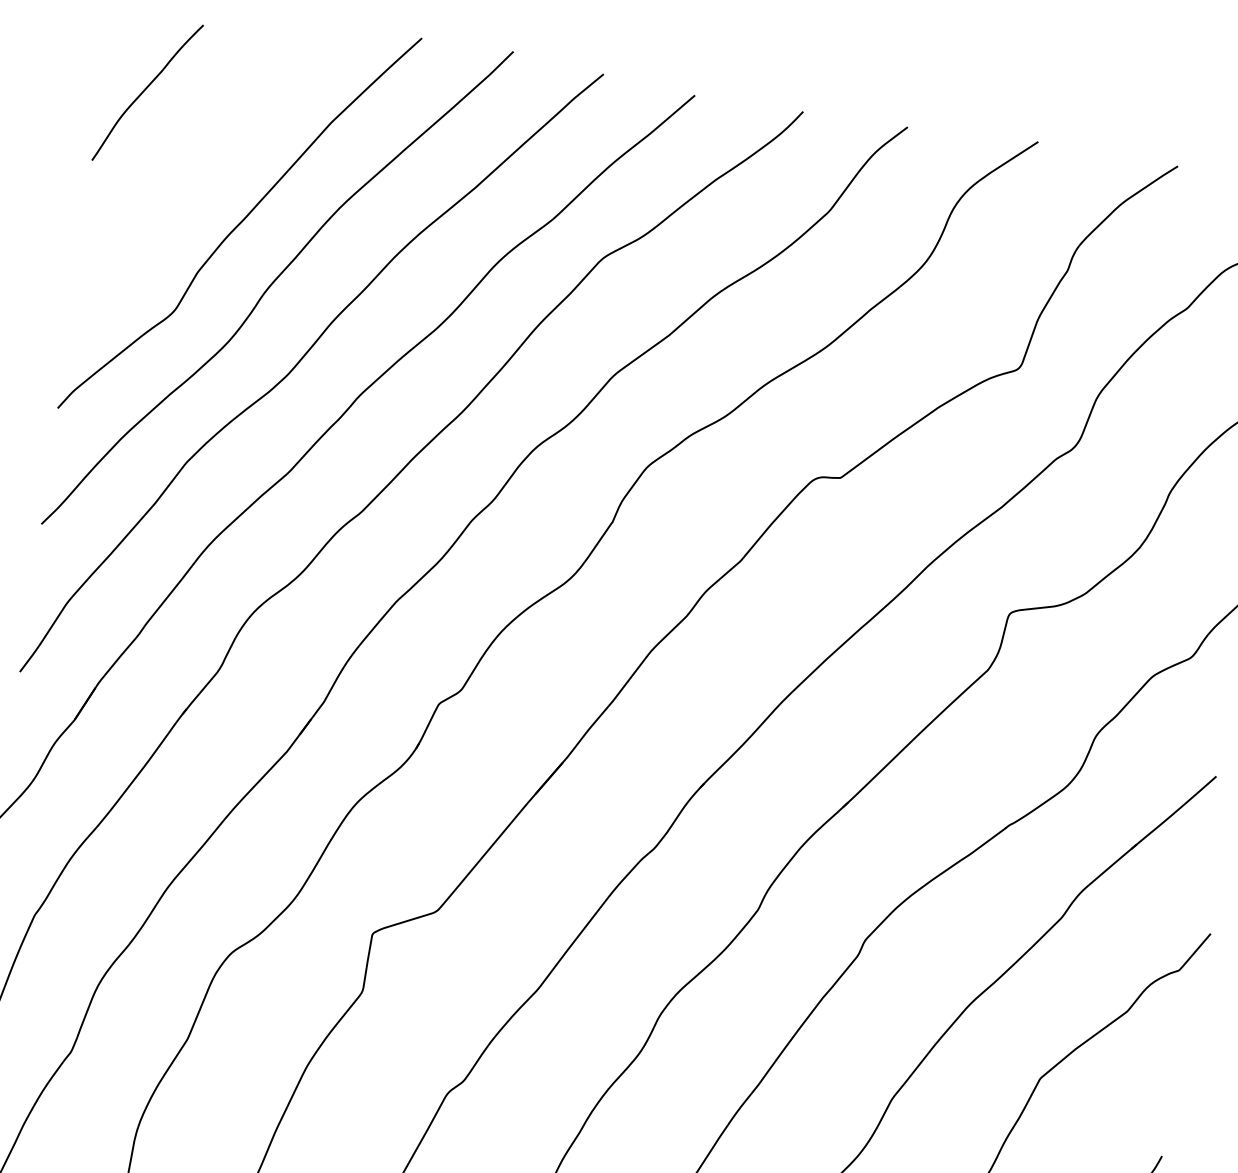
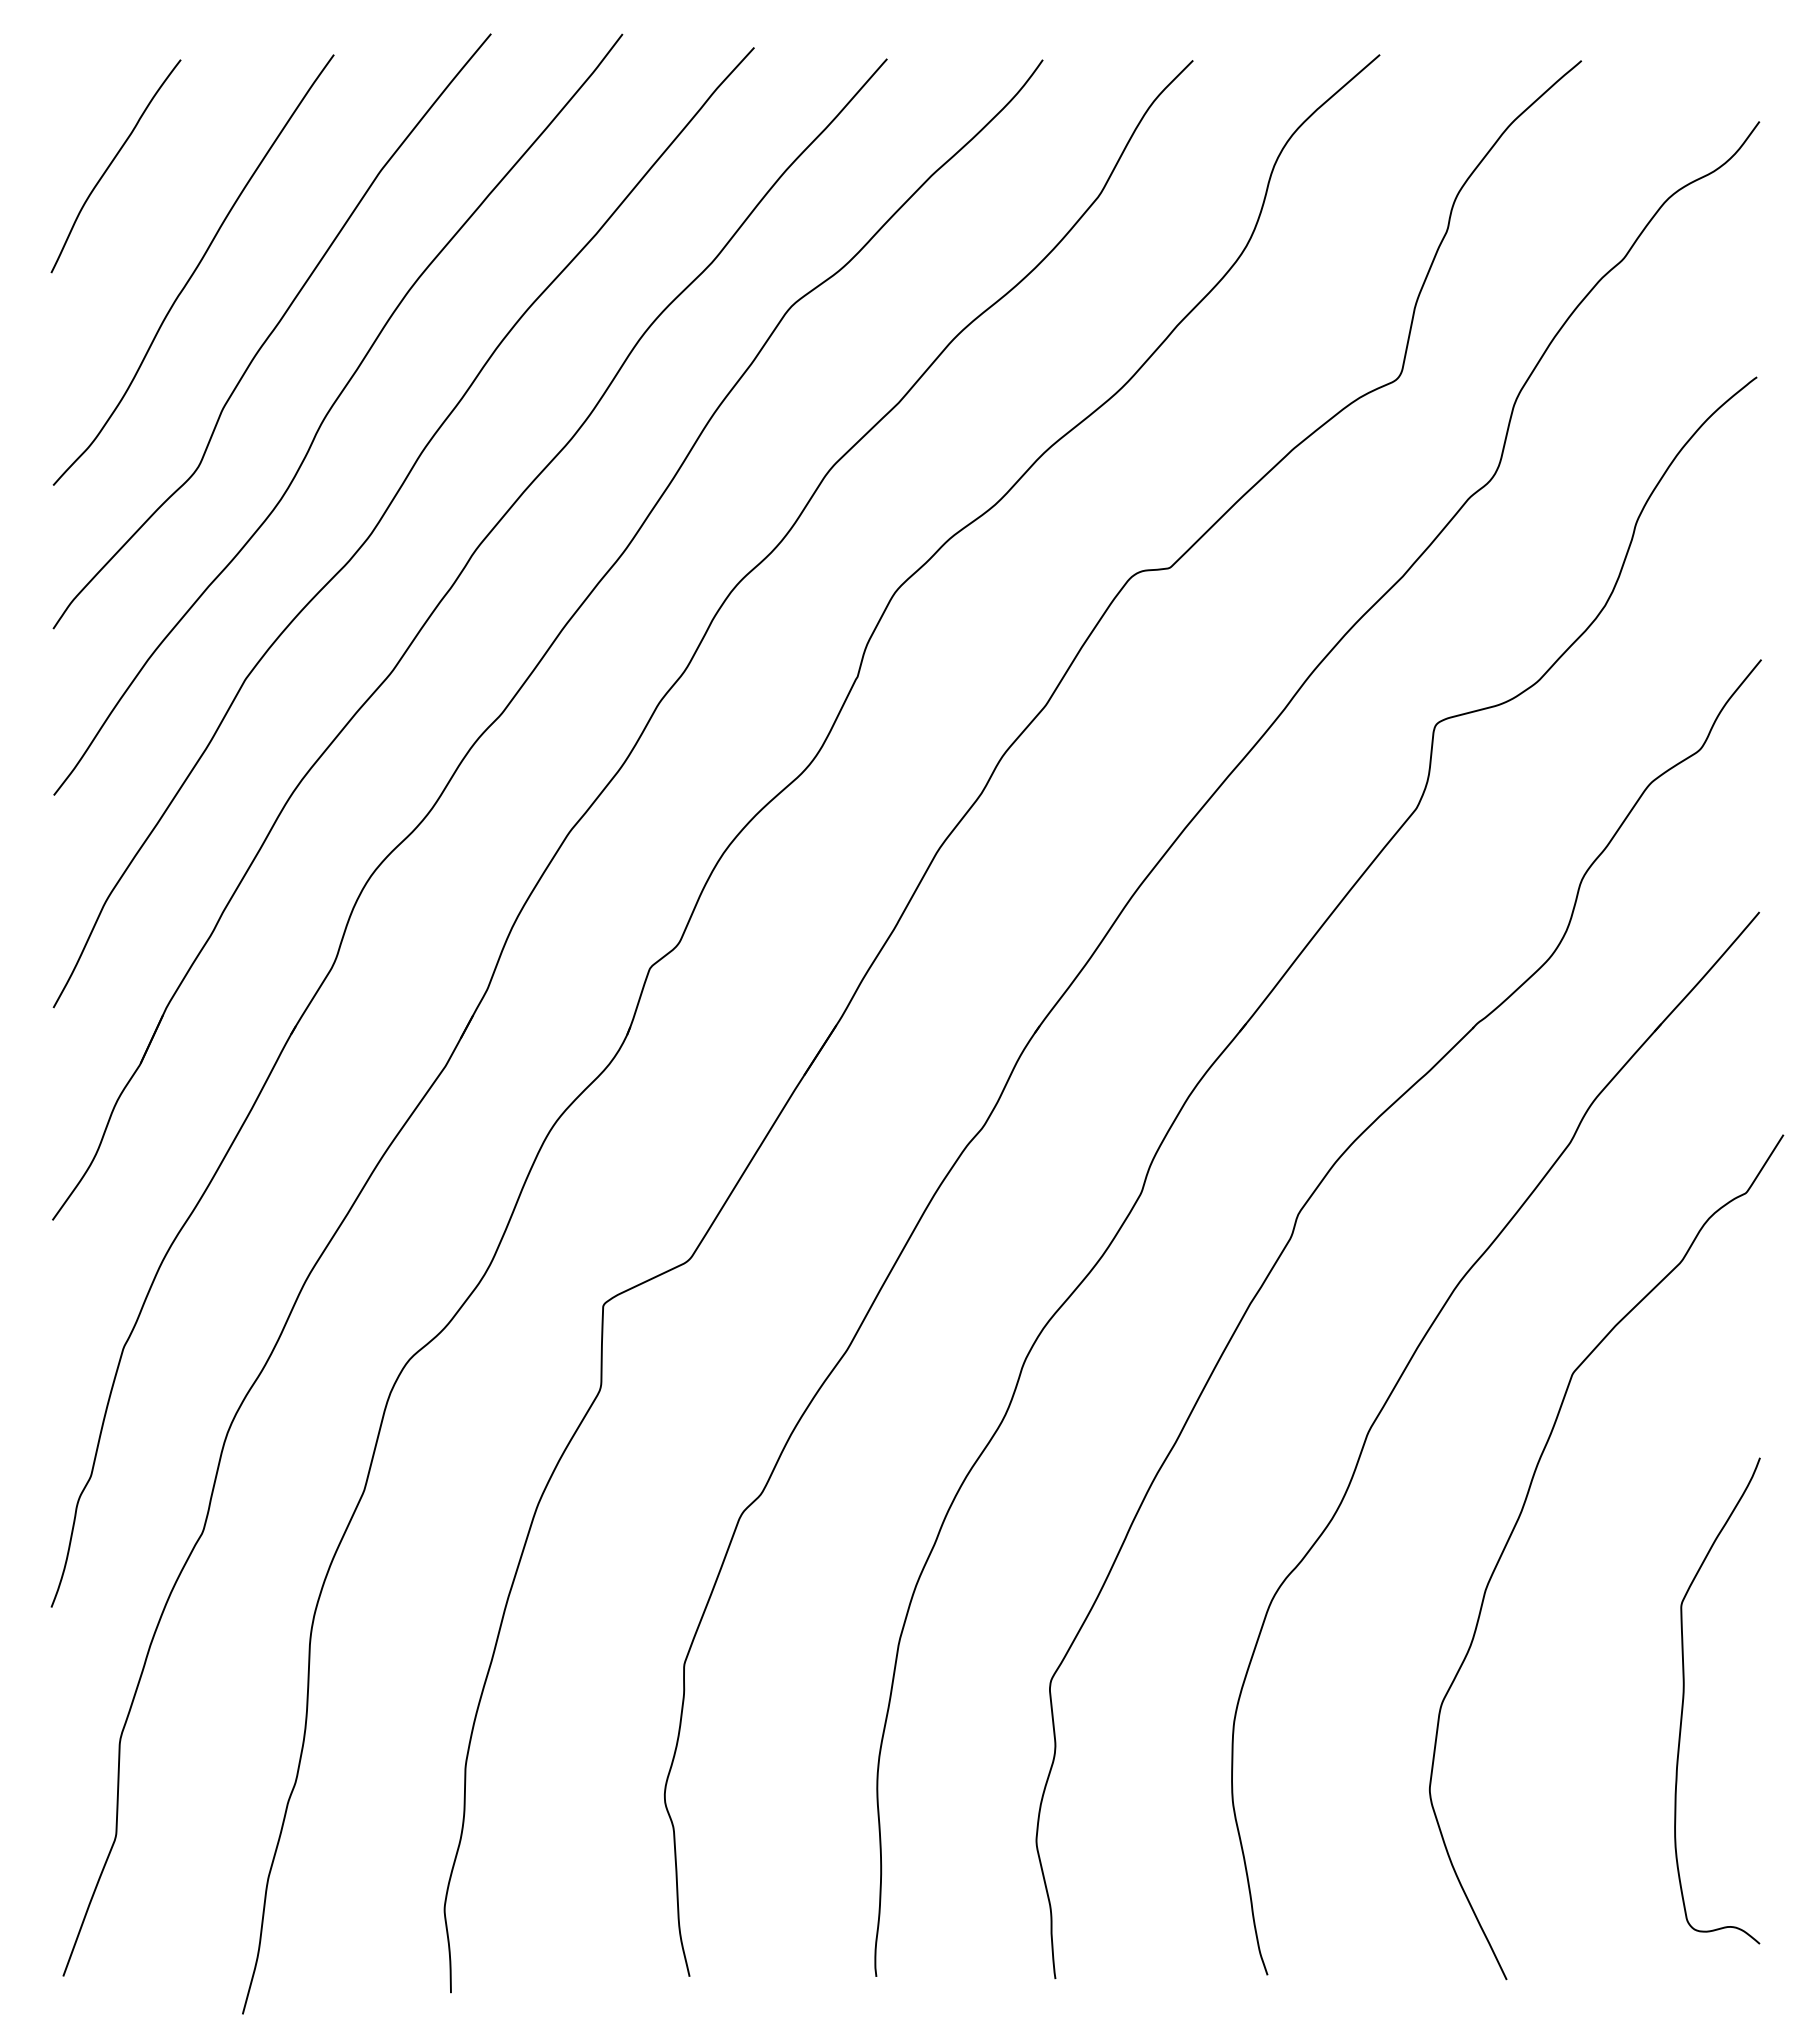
curve: (192, 172) -> (194, 269), added

